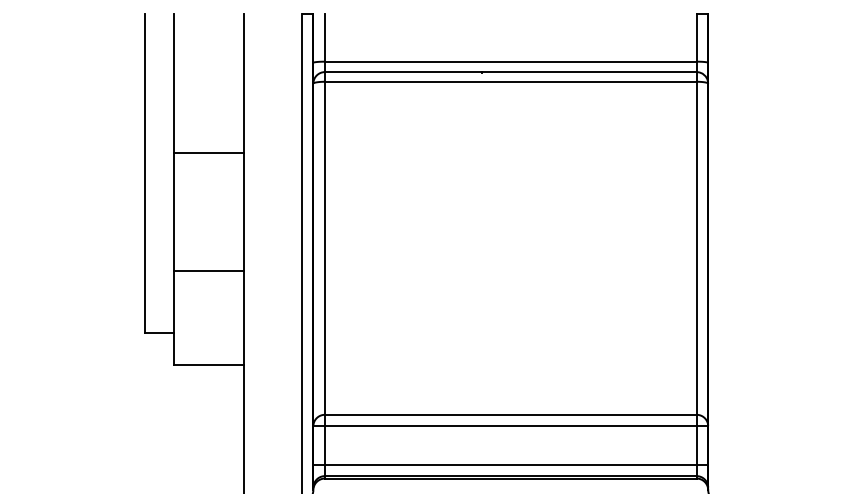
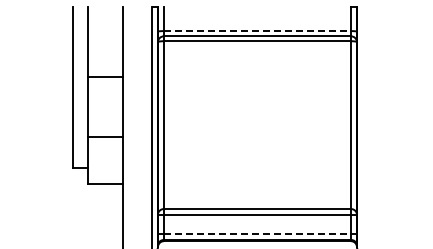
line: (510, 62) -> (257, 31), solid -> dashed
line: (510, 465) -> (257, 234), solid -> dashed

